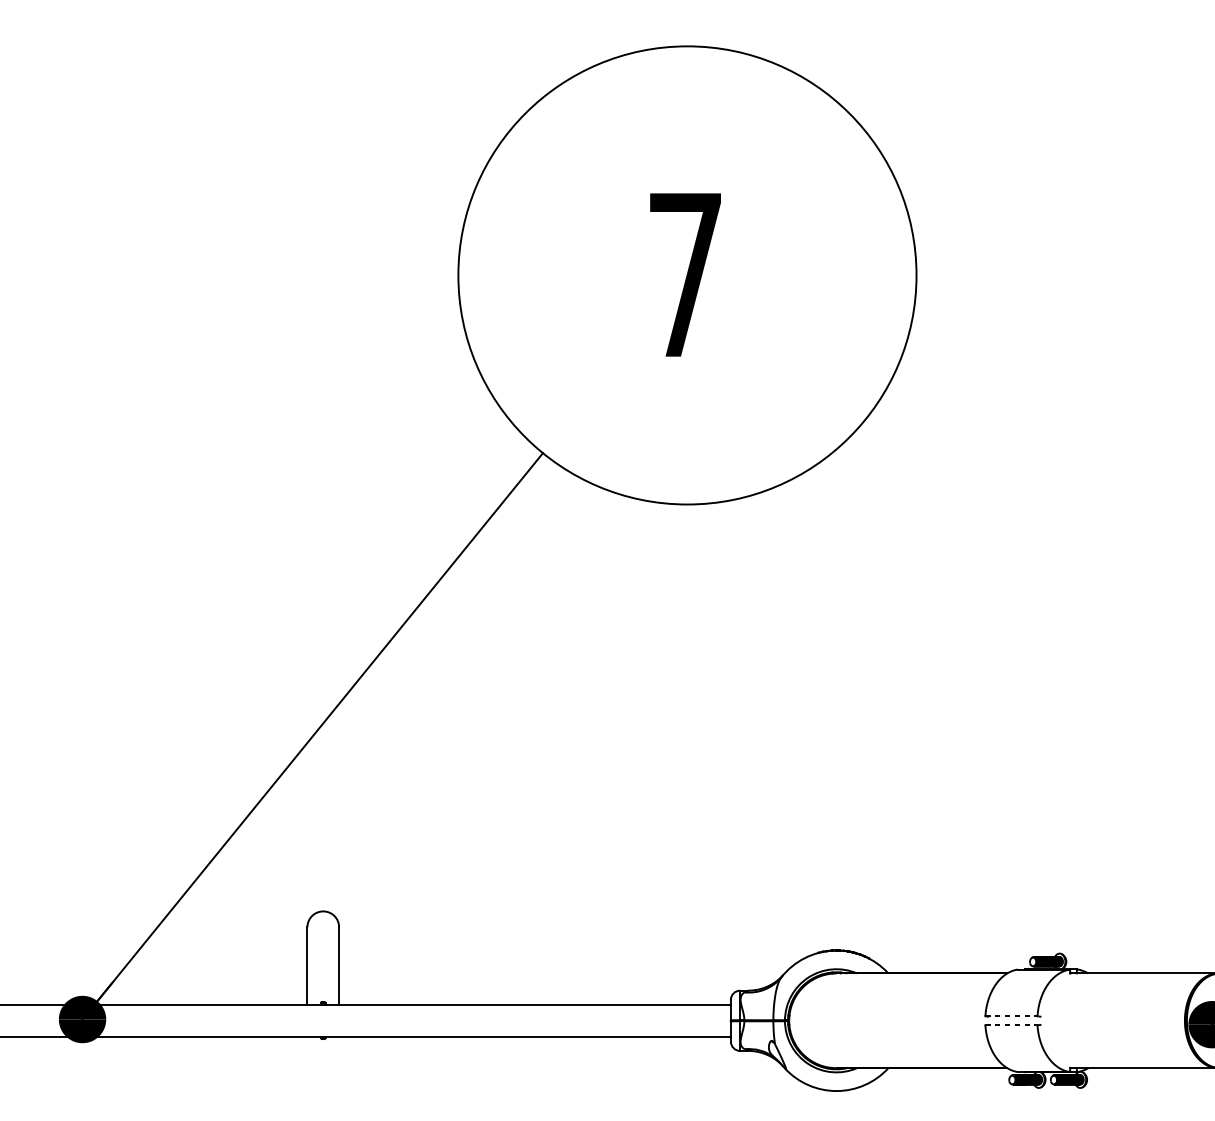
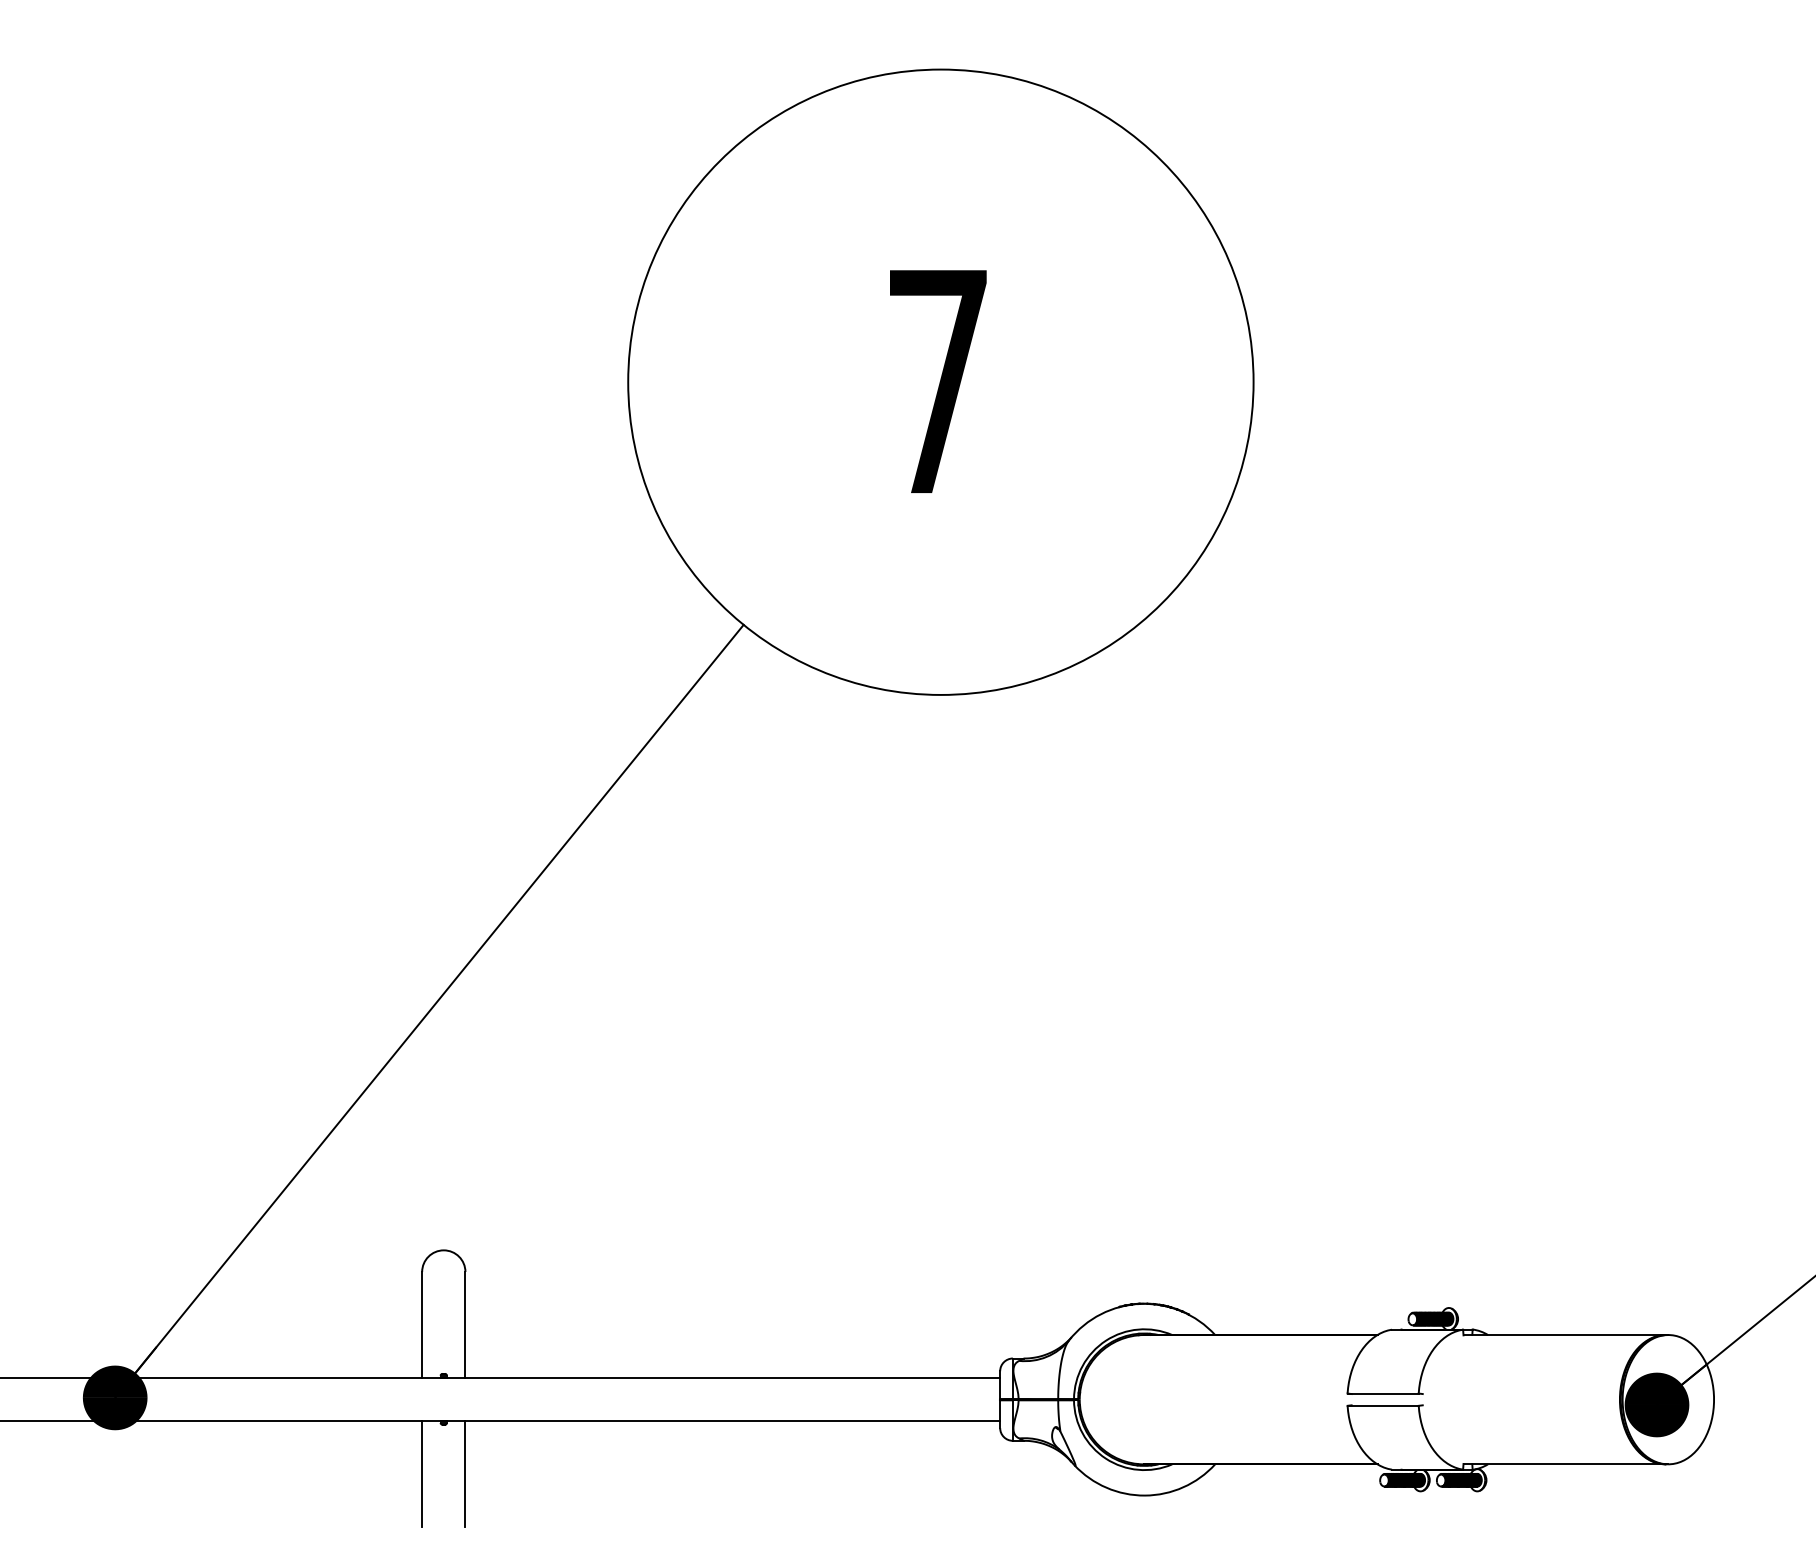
line: (1011, 1016) -> (1383, 1393), dashed -> solid
line: (1011, 1025) -> (1383, 1405), dashed -> solid
line: (307, 1074) -> (422, 1473), added
line: (339, 1074) -> (465, 1473), added

